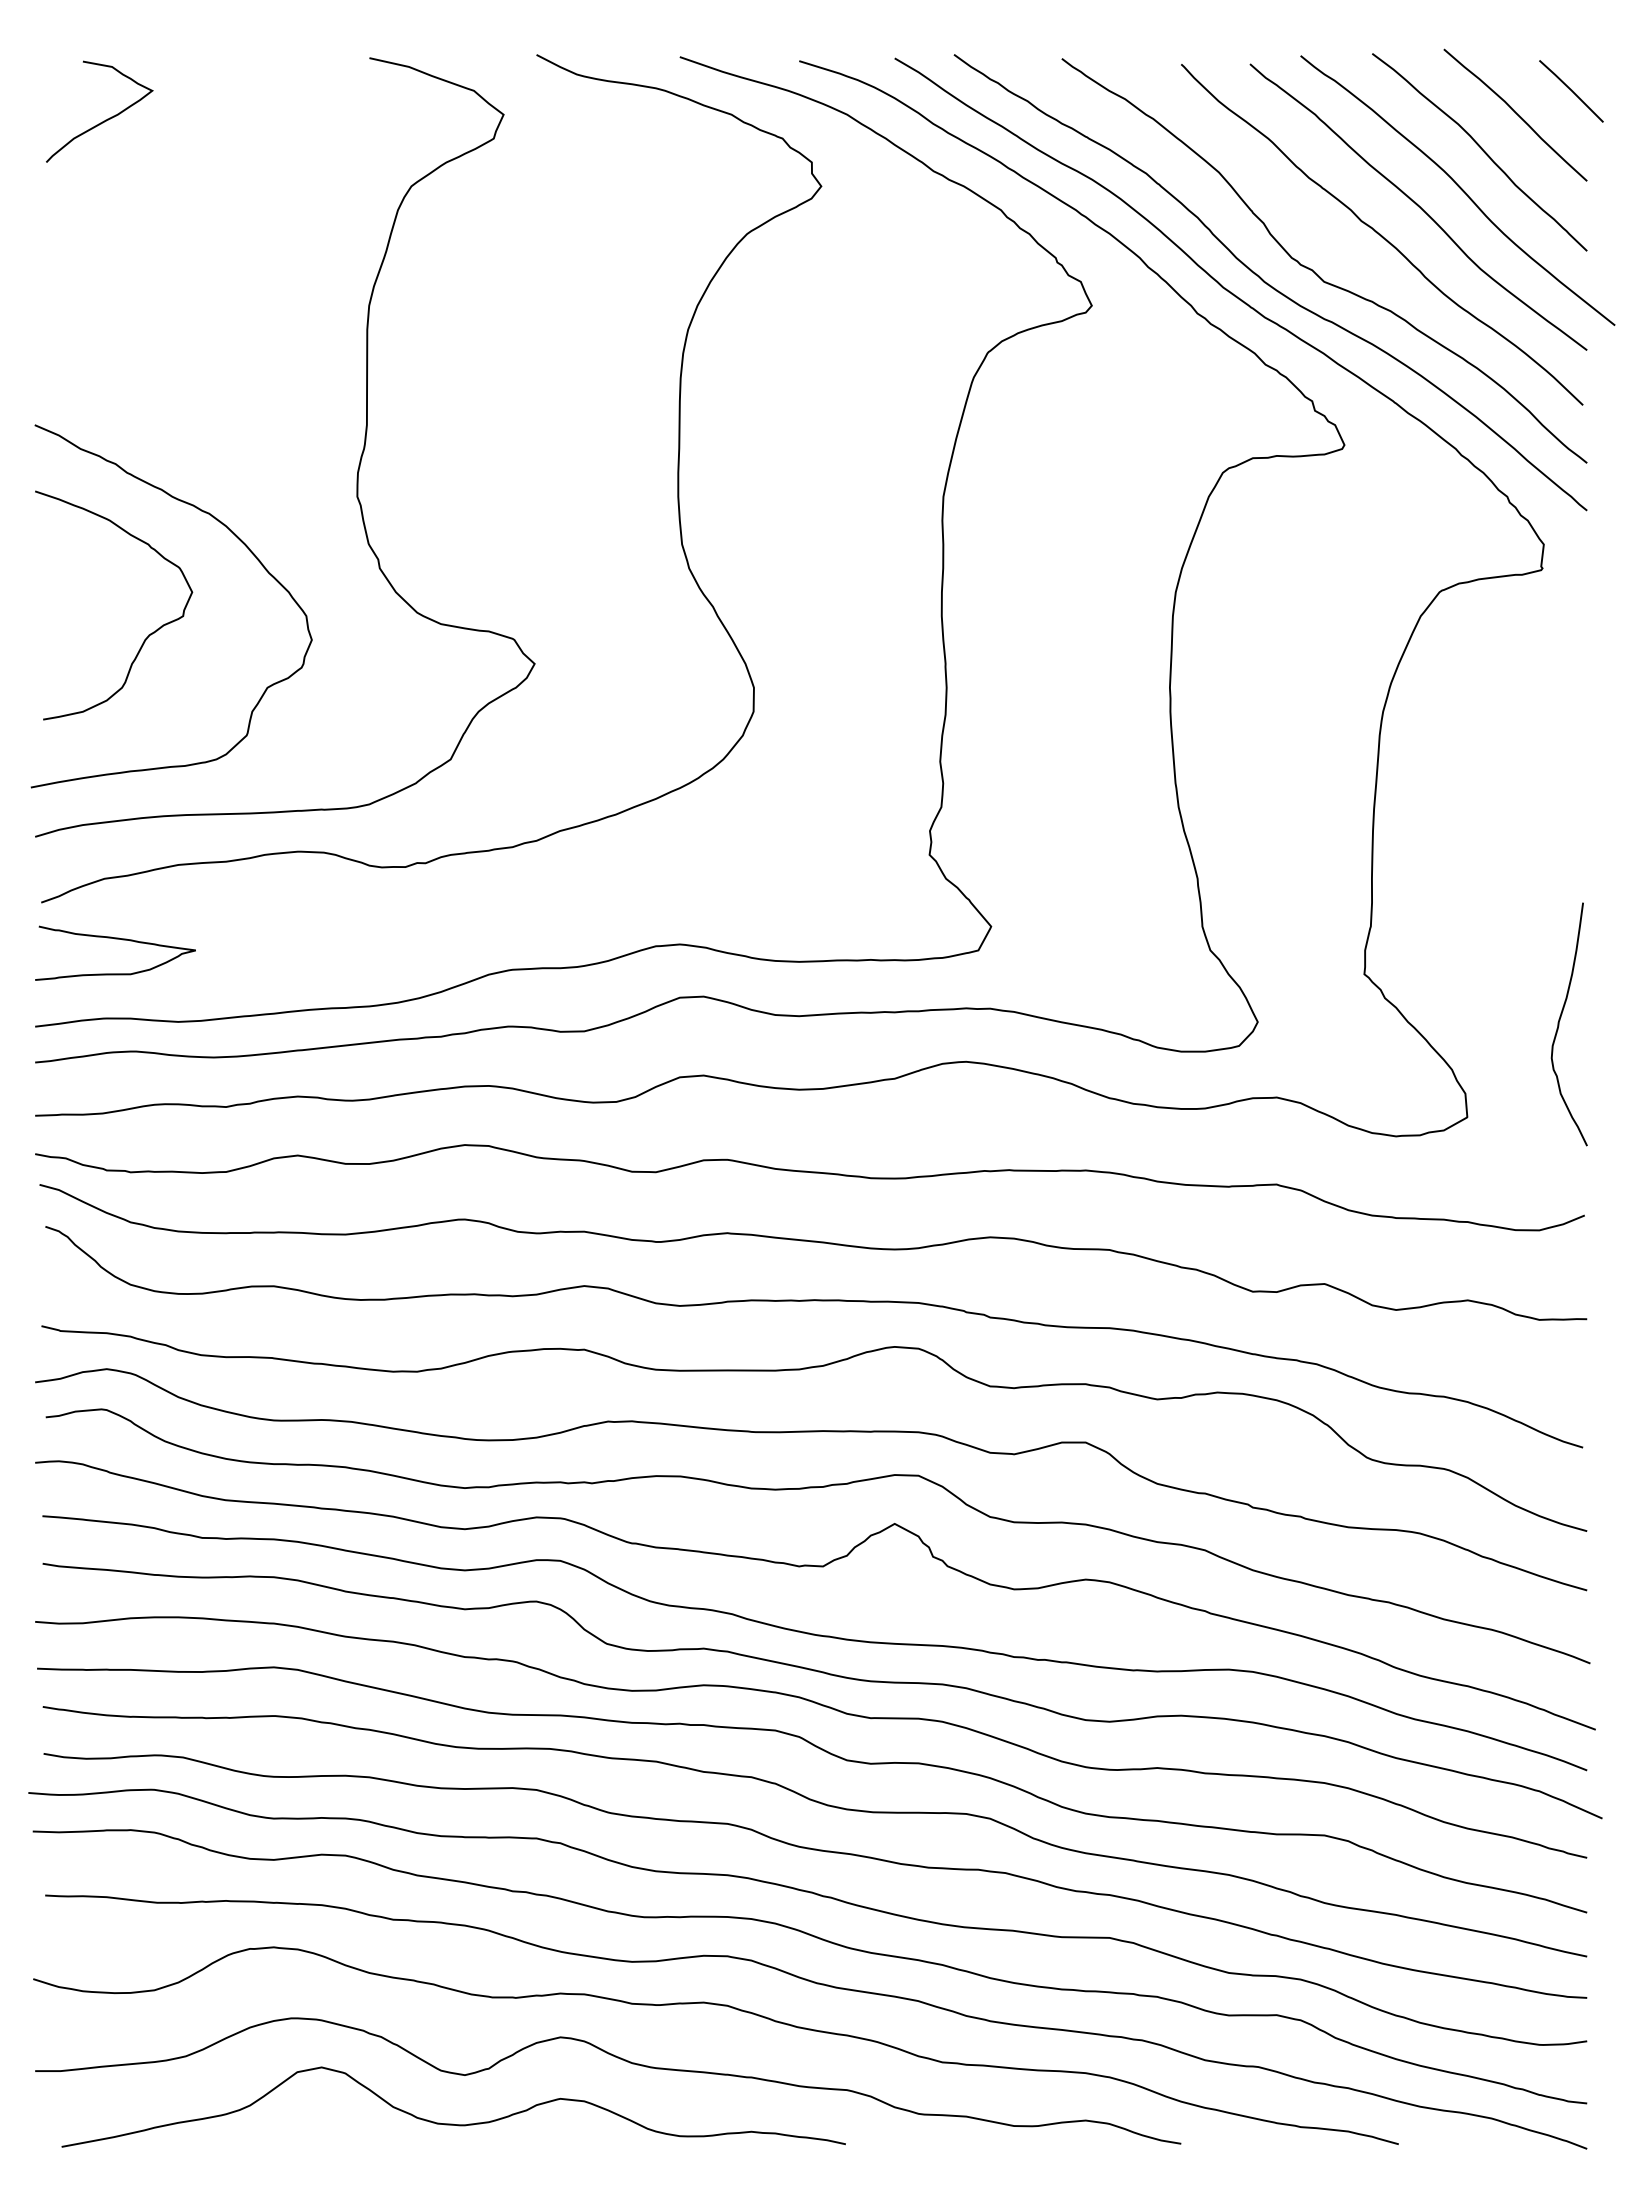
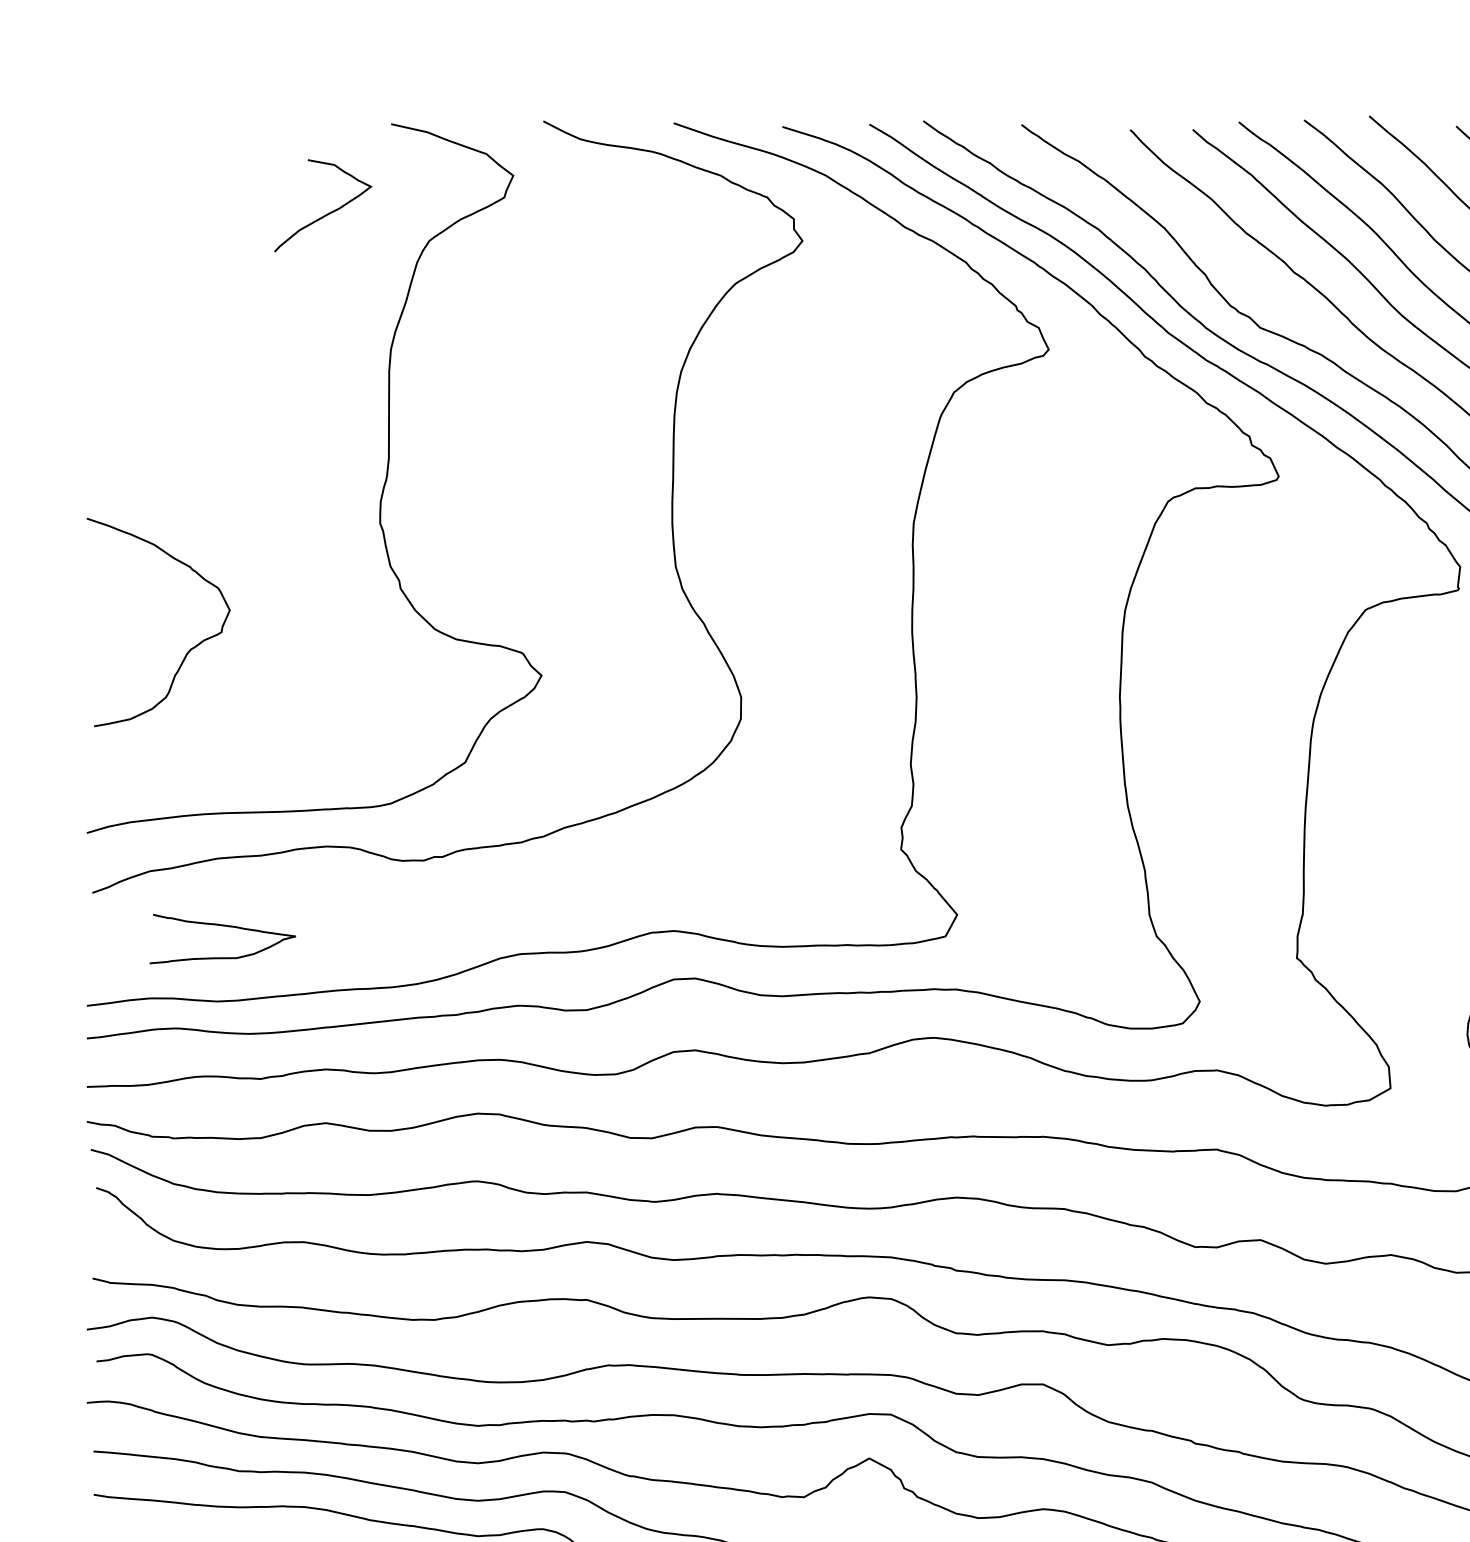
curve: (105, 119) -> (328, 212), moved
curve: (238, 539) -> (271, 562), removed
curve: (115, 939) -> (222, 926), moved

